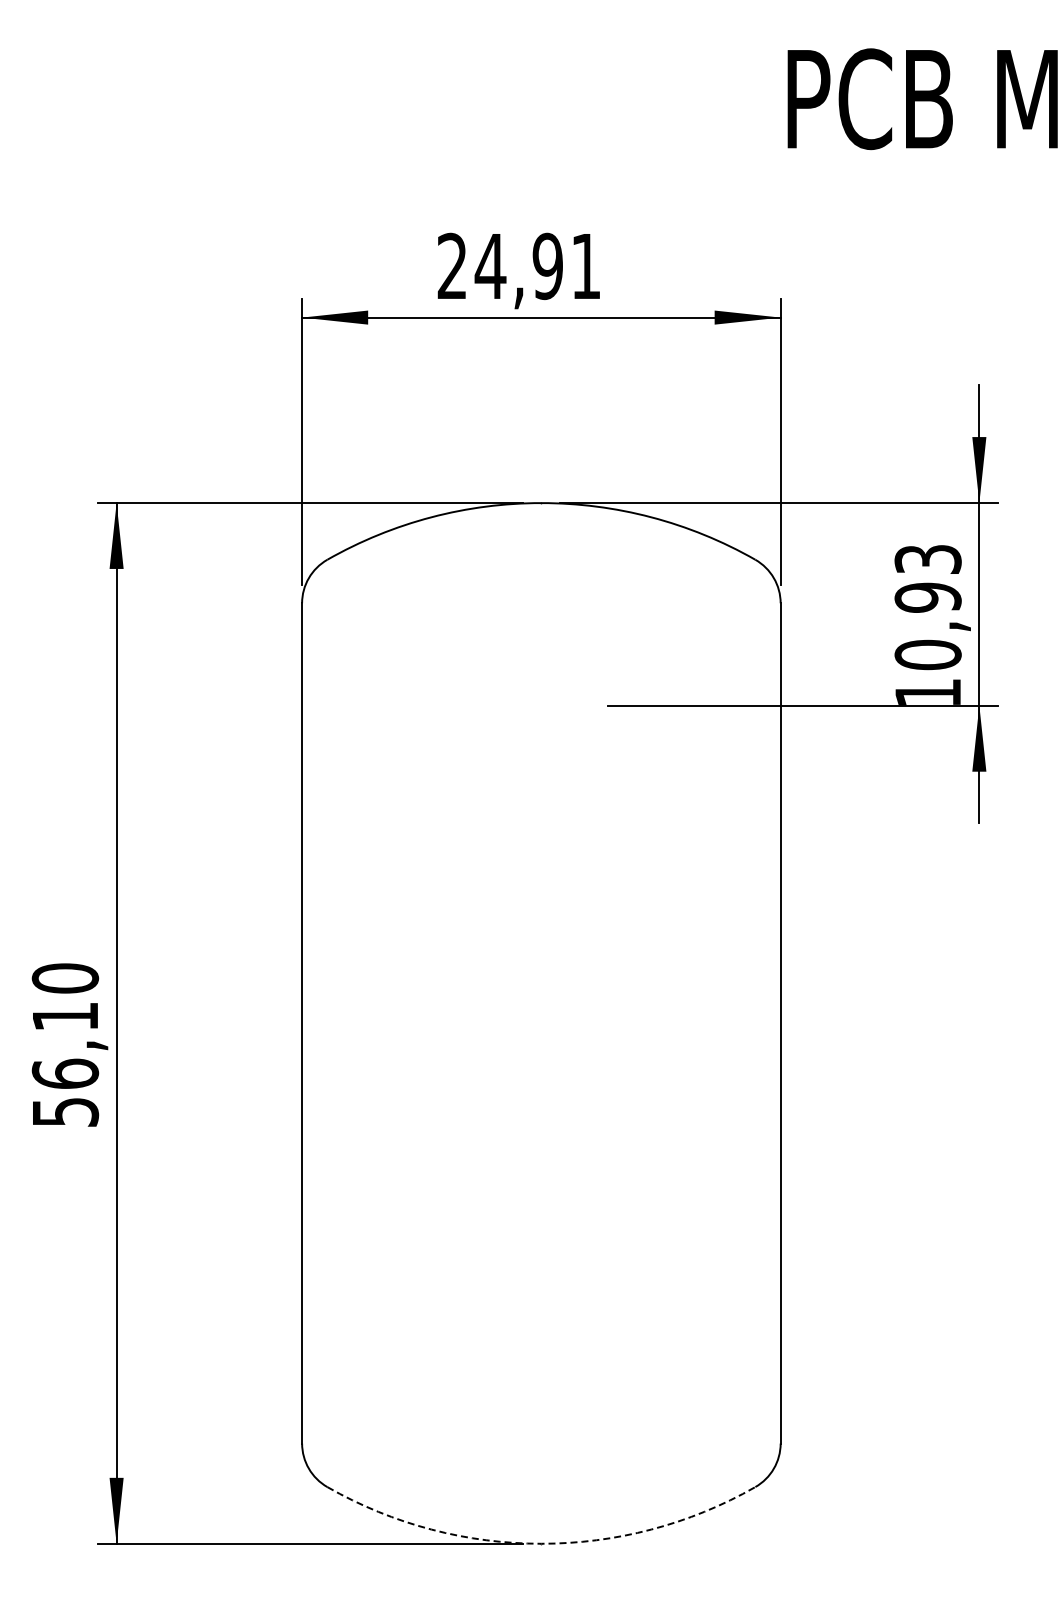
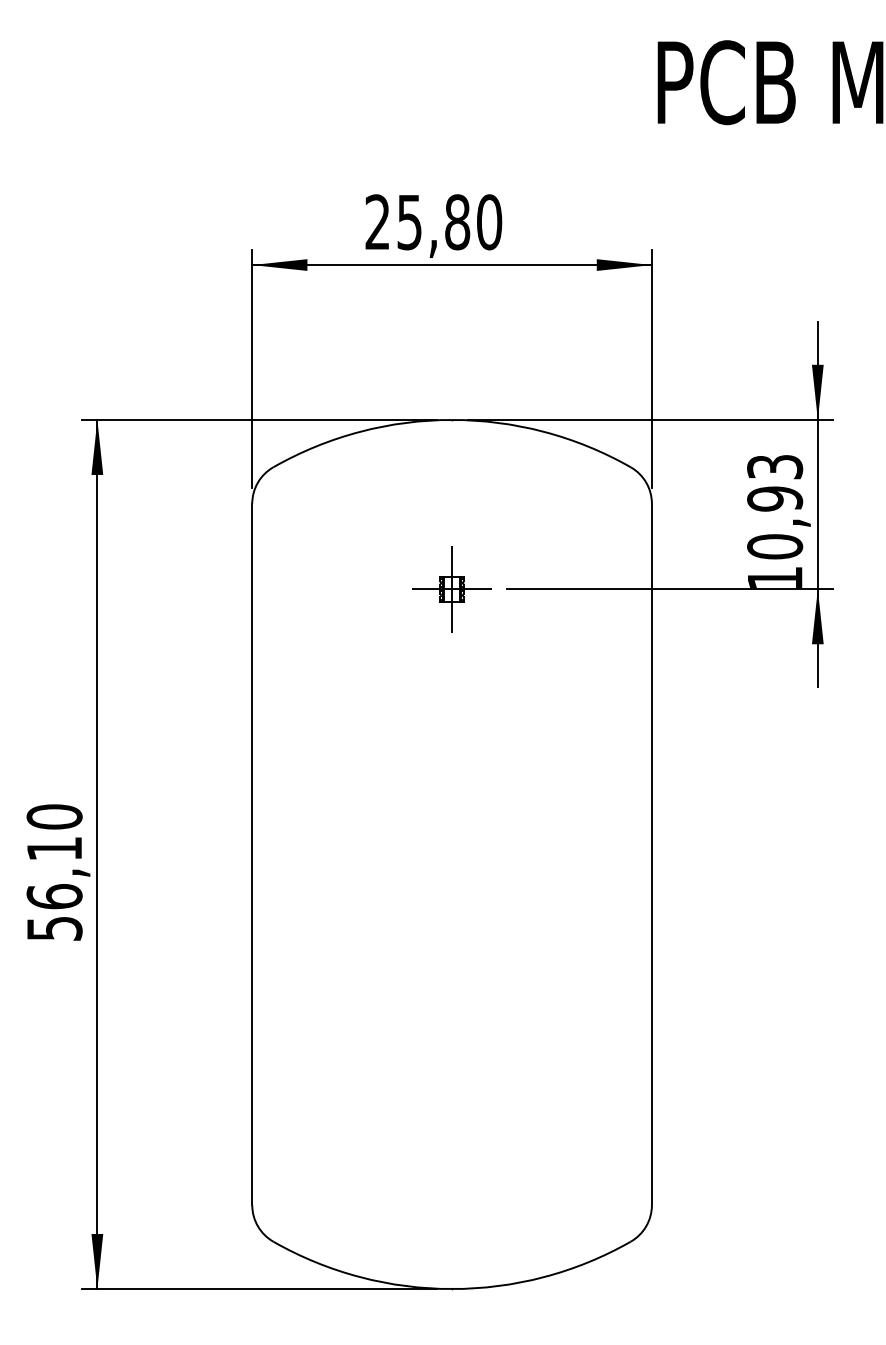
text: (537, 266) -> (448, 222), 24,91 -> 25,80
part: (541, 705) -> (452, 588), added
arc: (541, 1543) -> (452, 1288), dashed -> solid

